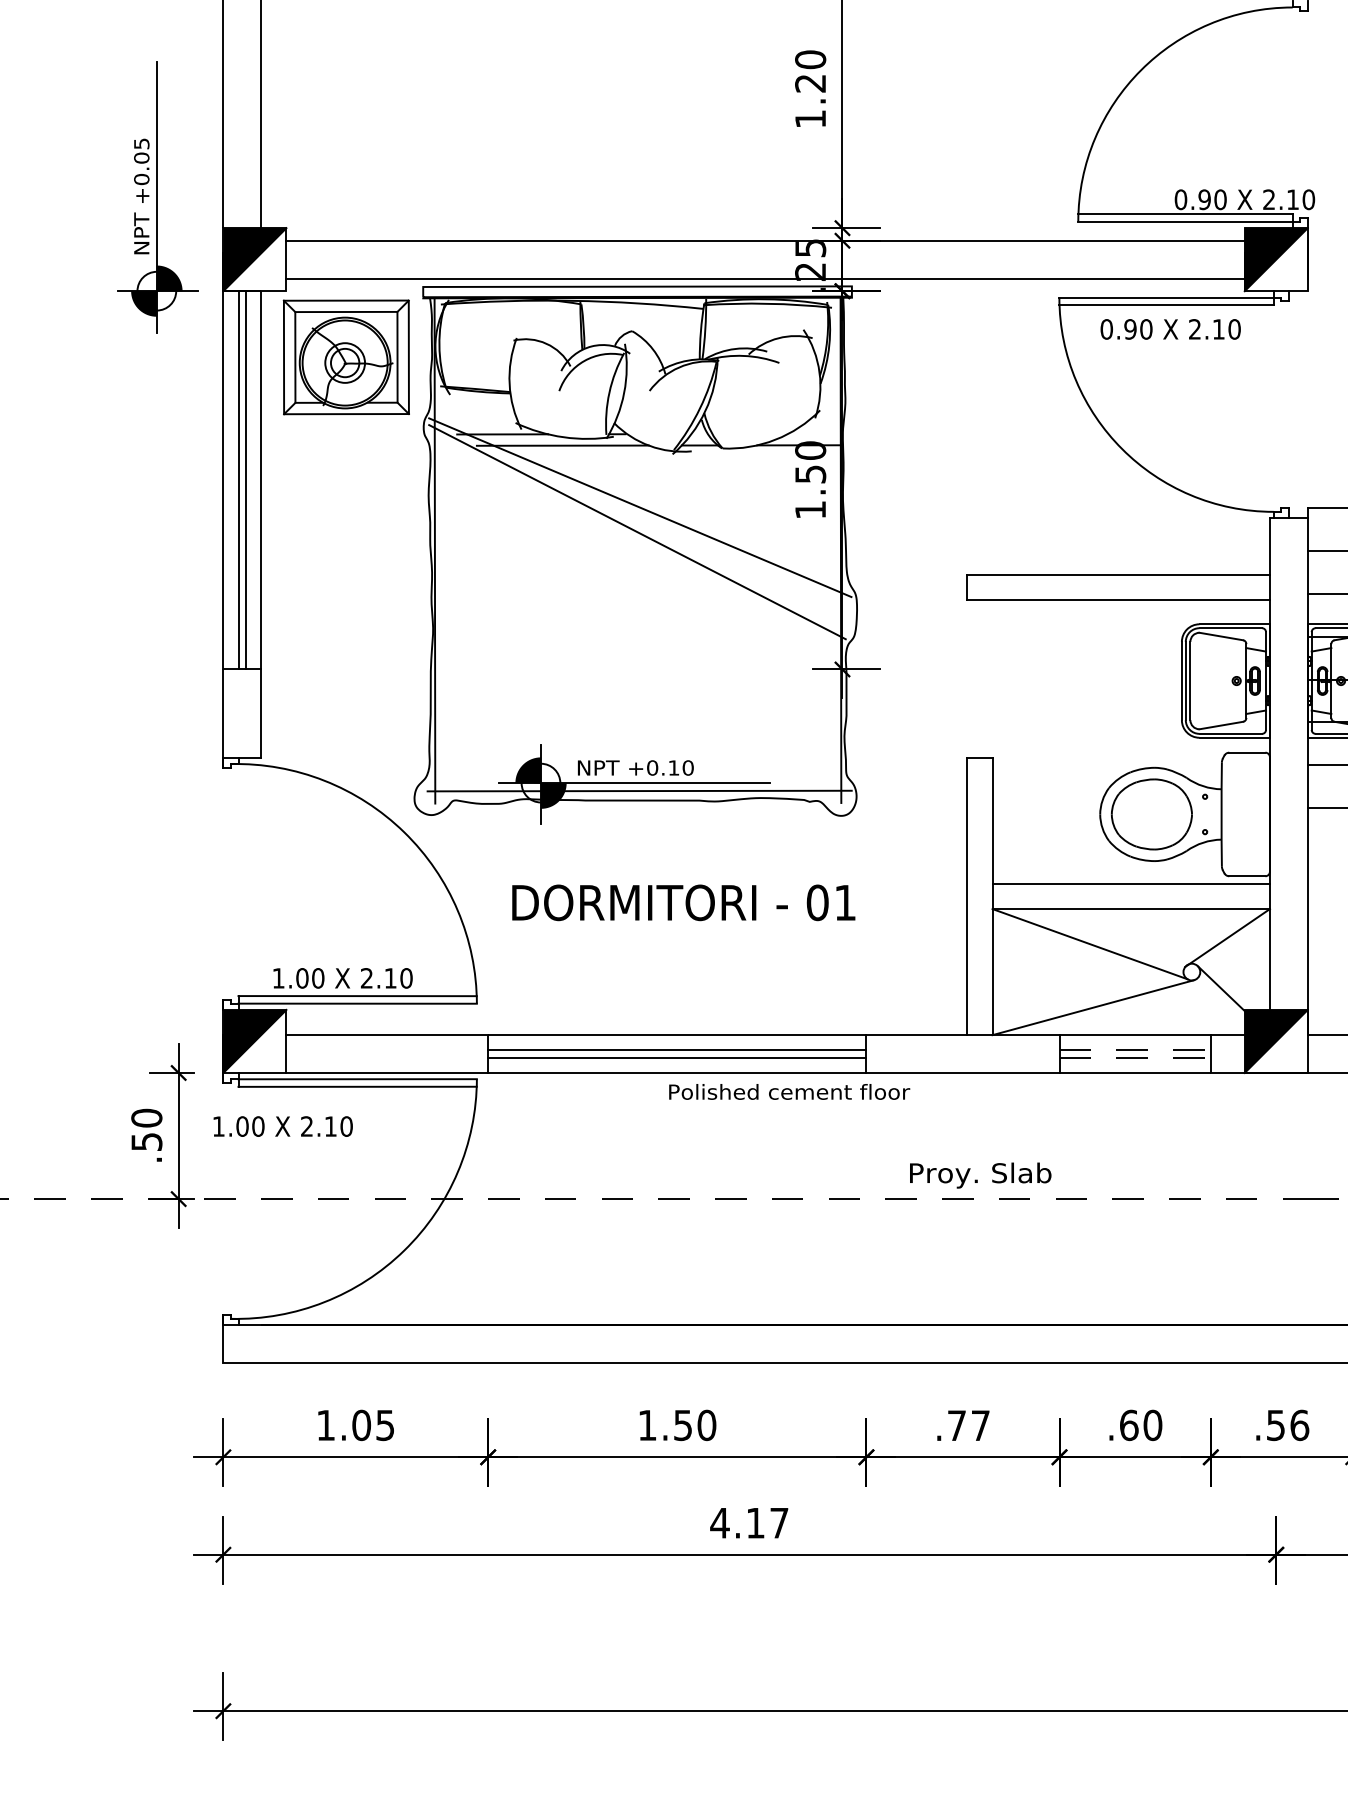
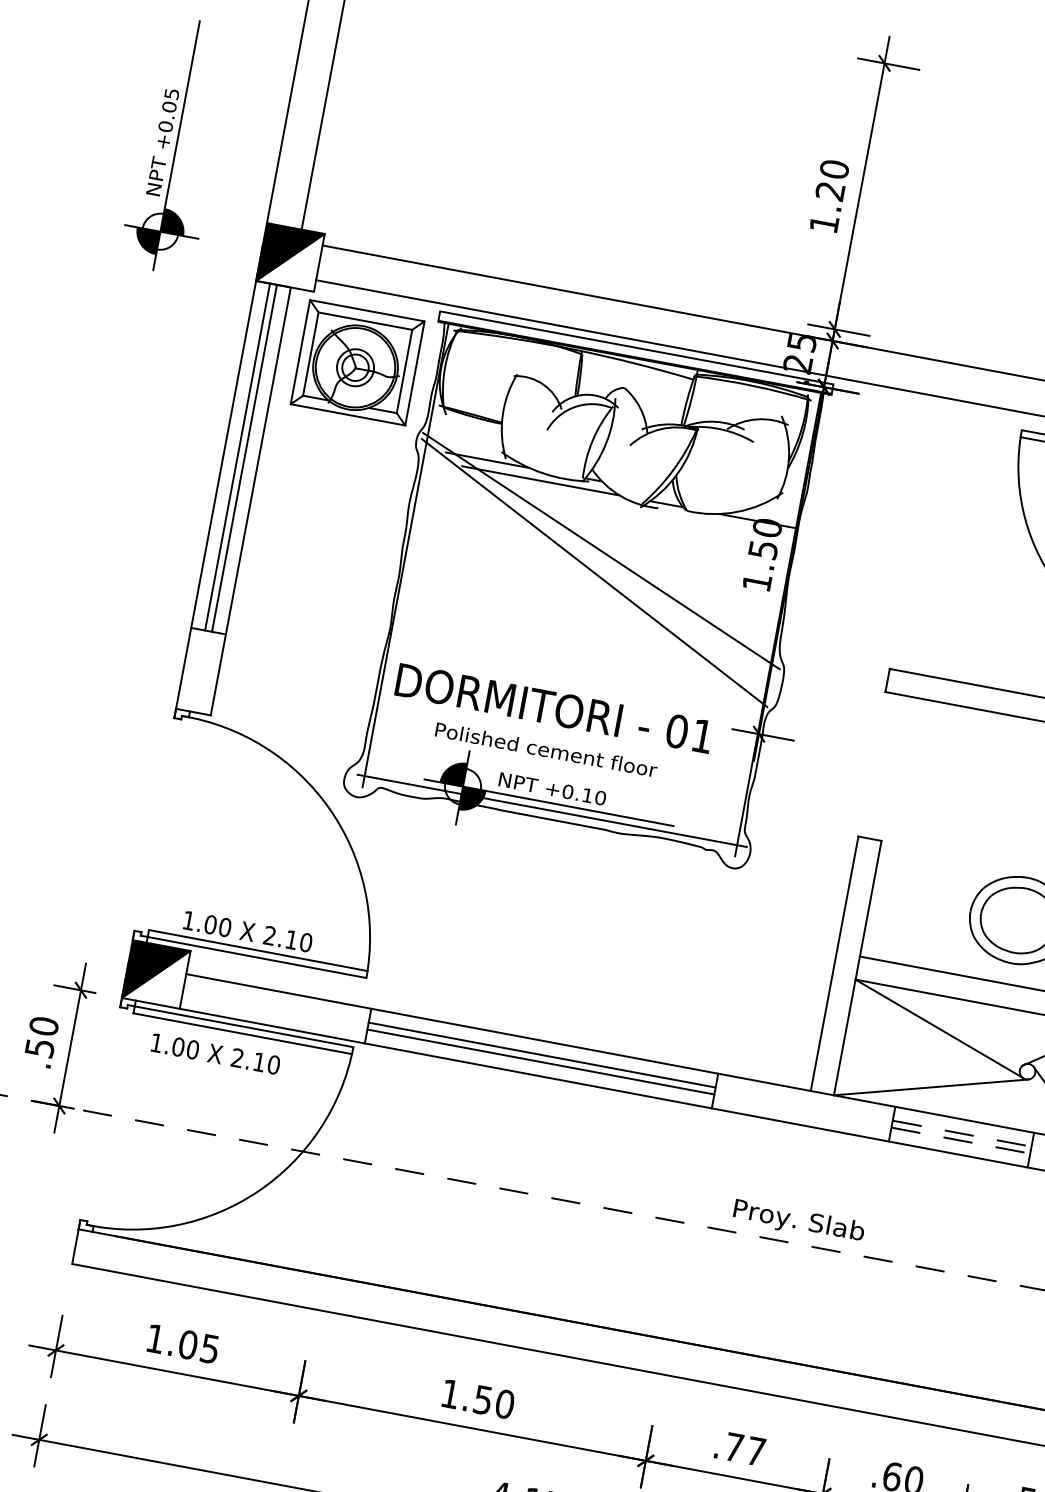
part: (157, 197) -> (177, 145), moved
text: (683, 902) -> (554, 708), moved
text: (789, 1091) -> (546, 749), moved
text: (282, 1126) -> (215, 1053), moved

